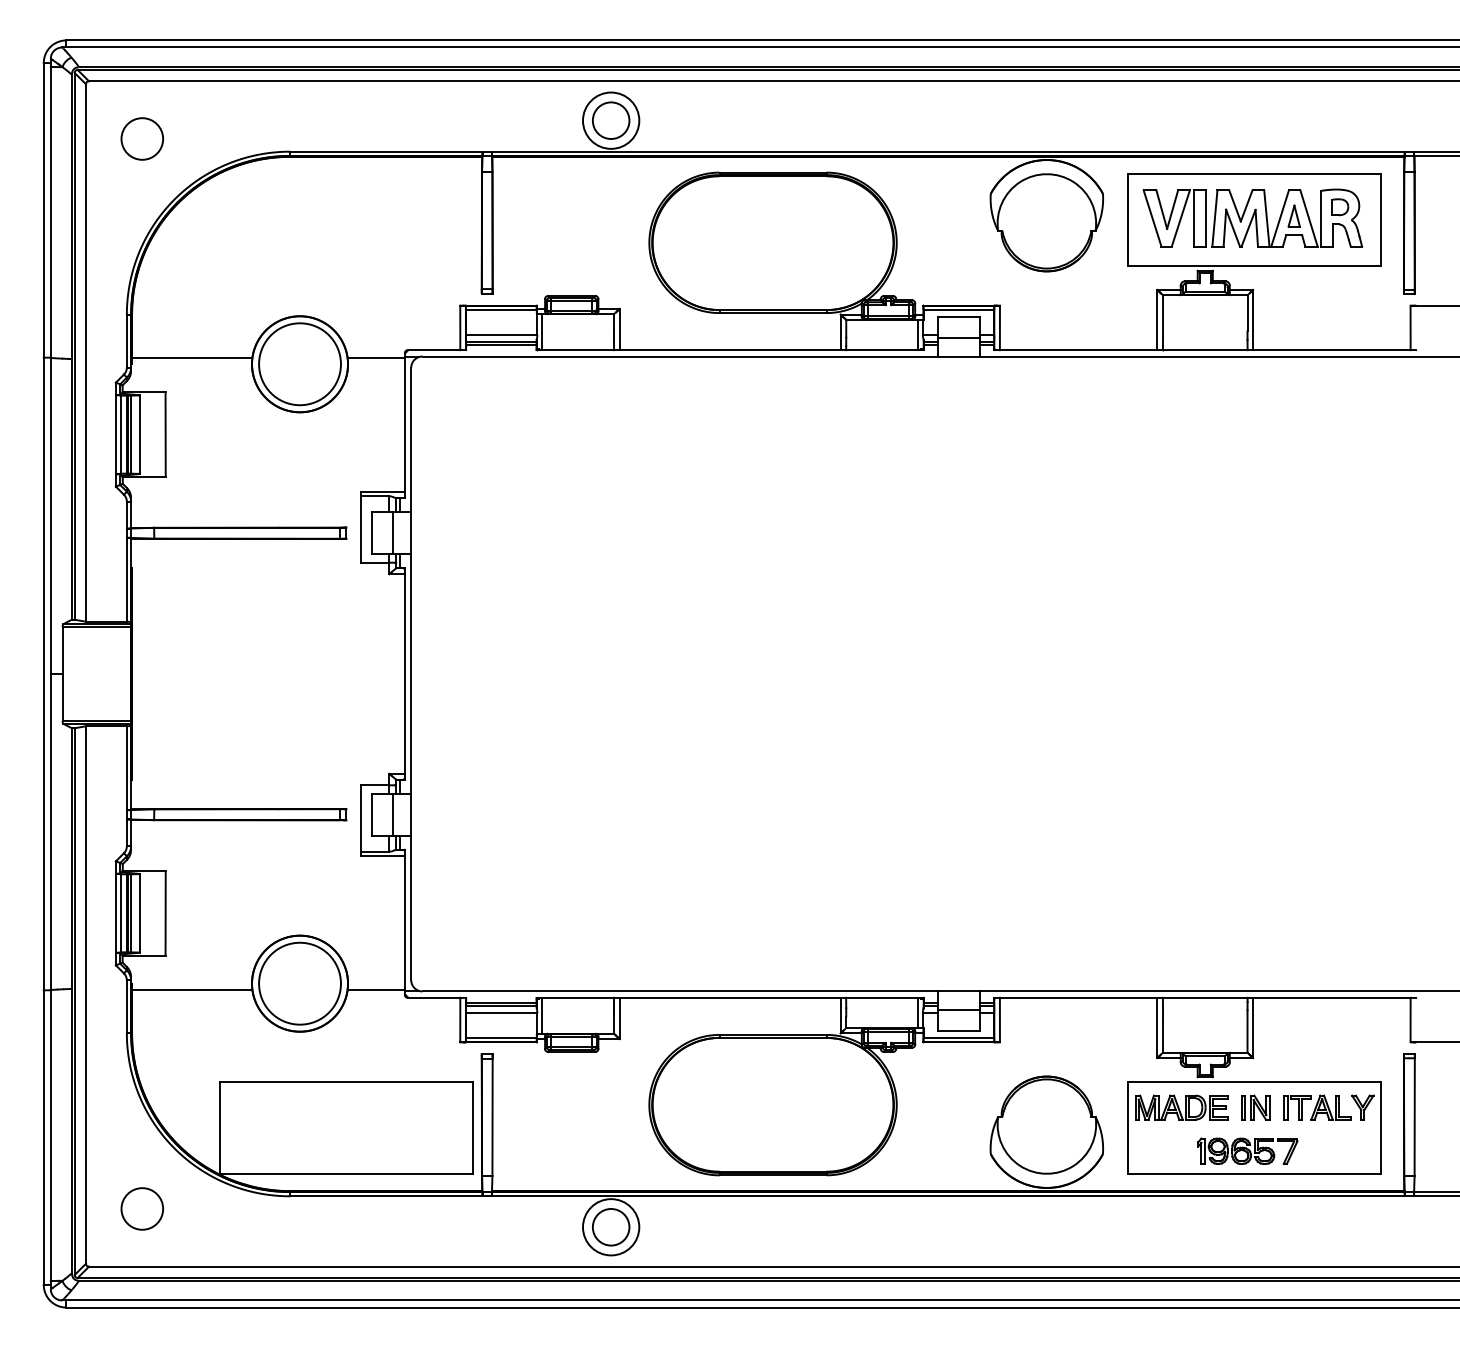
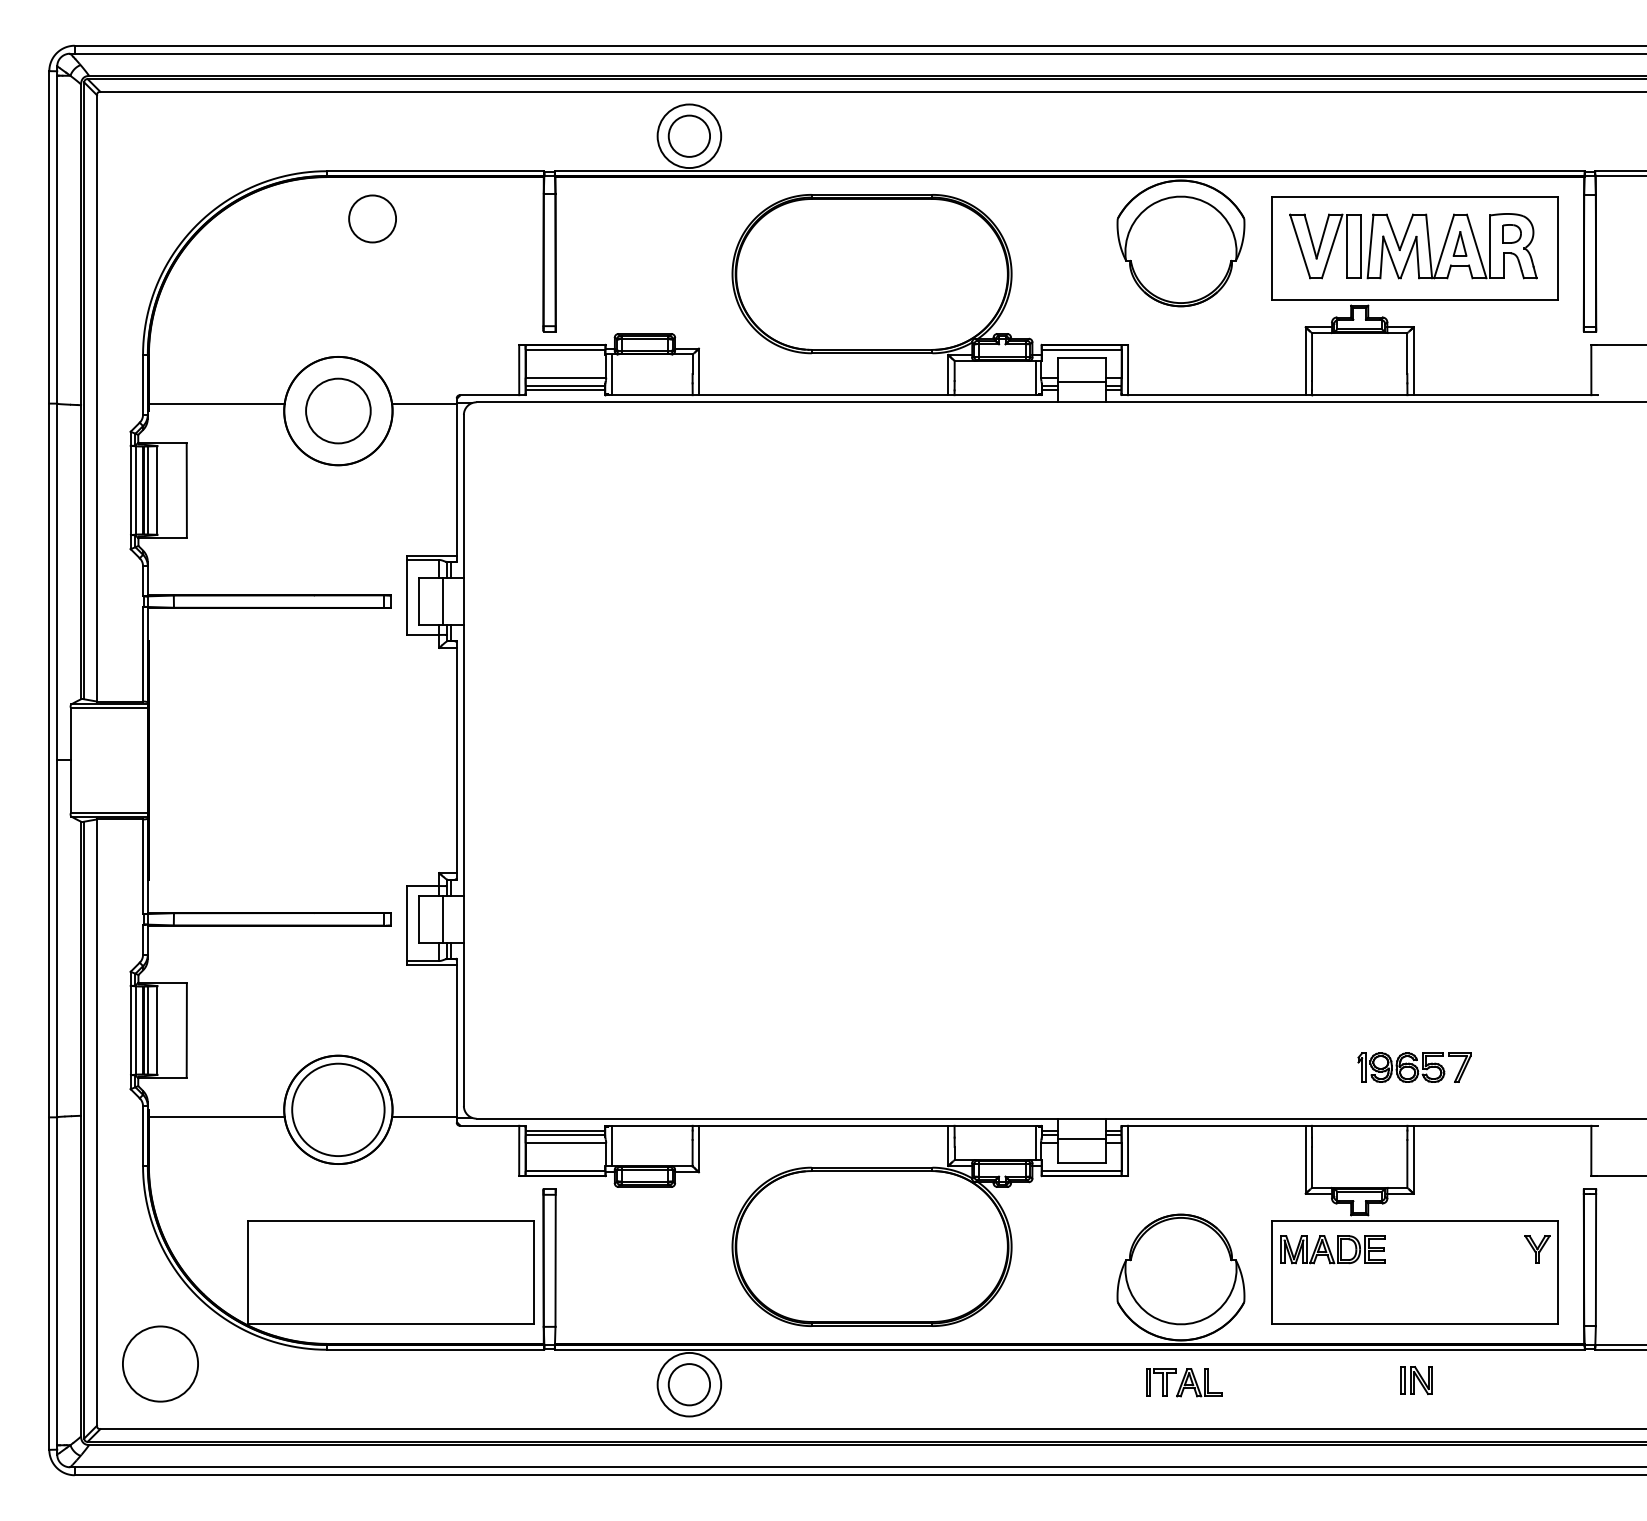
circle: (141, 138) -> (371, 218), moved
circle: (299, 364) -> (337, 411), size x0.7
part: (1255, 1107) -> (1416, 1380), moved
part: (1317, 1107) -> (1183, 1382), moved
part: (1247, 1150) -> (1414, 1066), moved
circle: (142, 1208) -> (160, 1363), size x1.6

